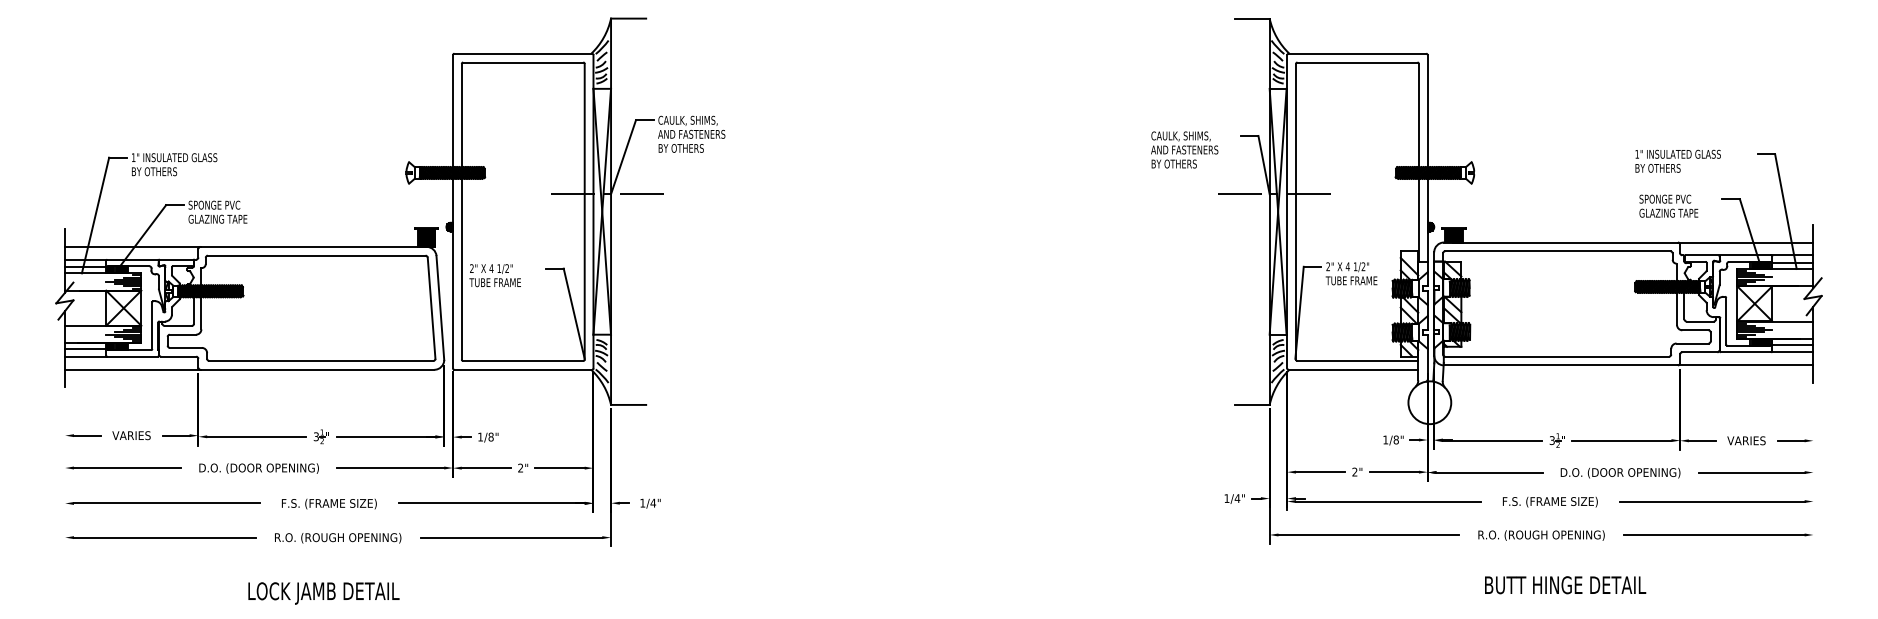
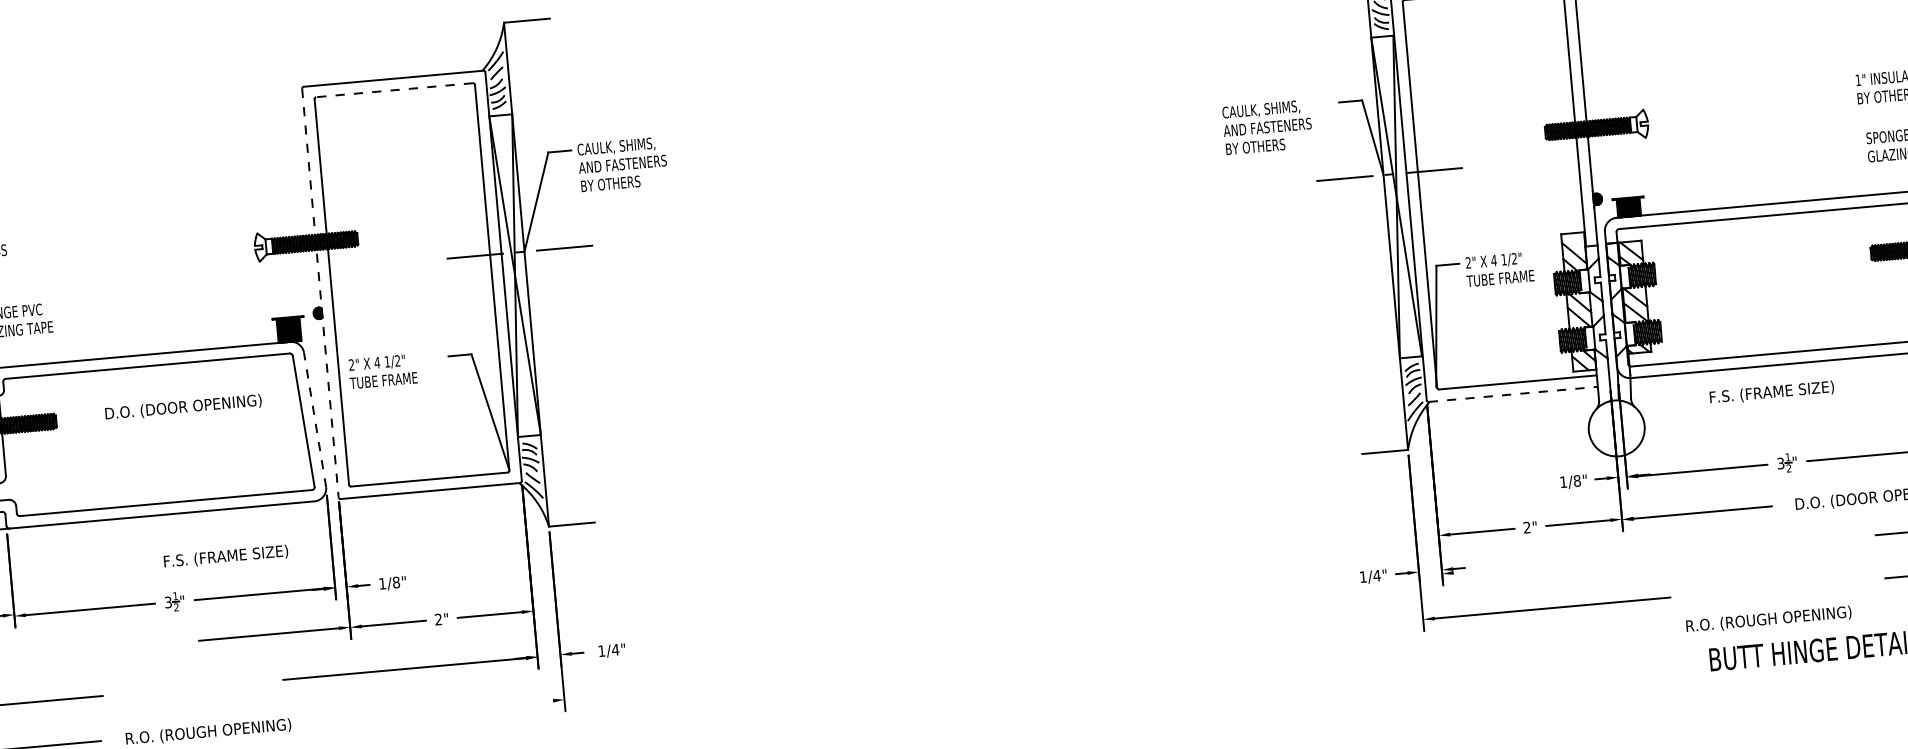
line: (522, 62) -> (393, 90), solid -> dashed
line: (453, 211) -> (321, 292), solid -> dashed
line: (440, 307) -> (315, 419), solid -> dashed
line: (1353, 369) -> (1513, 393), solid -> dashed
text: (258, 468) -> (182, 407), moved
line: (1388, 501) -> (1574, 562), removed
text: (1550, 502) -> (1772, 393), moved
text: (329, 503) -> (226, 556), moved
text: (1541, 535) -> (1768, 619), moved
line: (511, 537) -> (434, 711), removed

